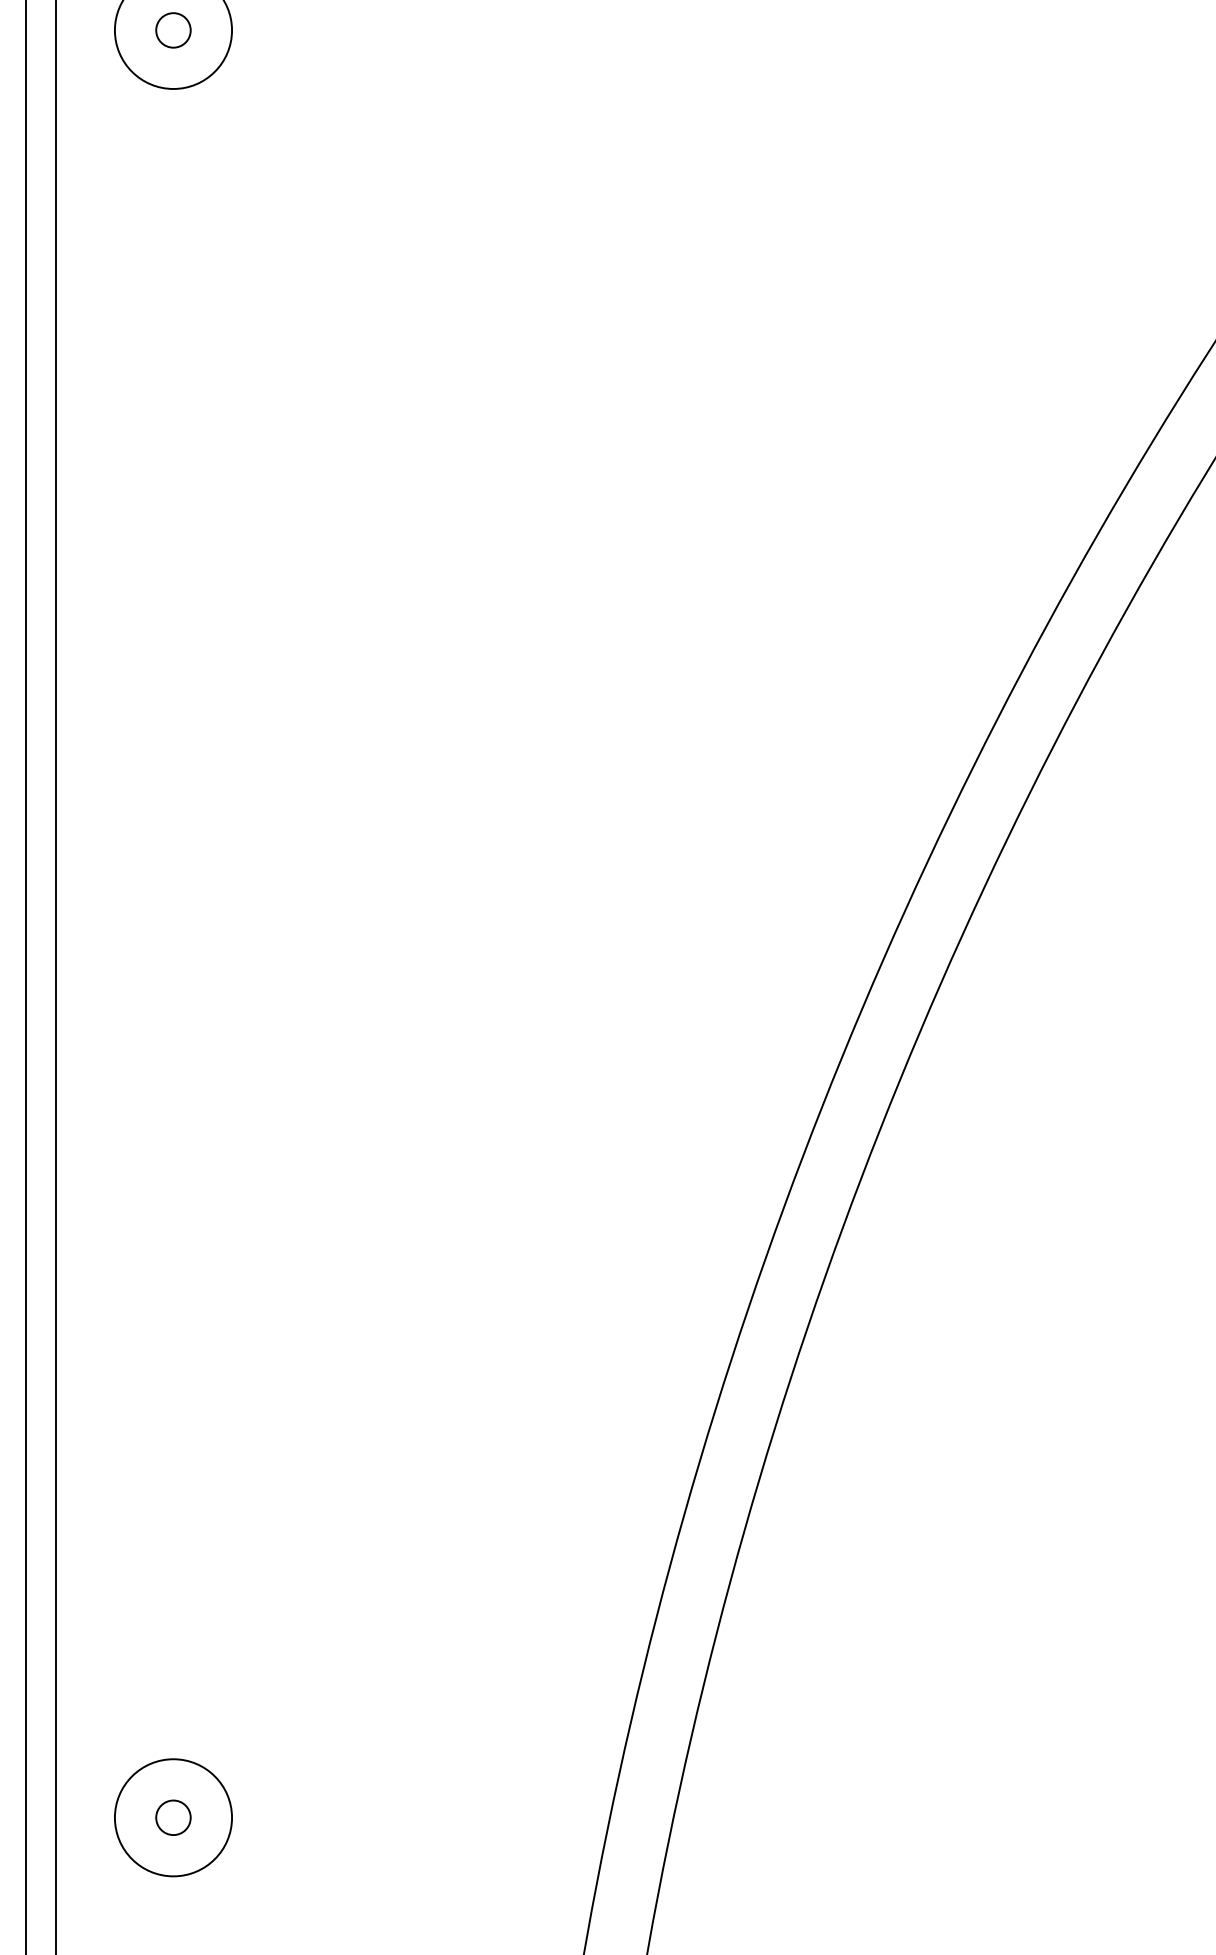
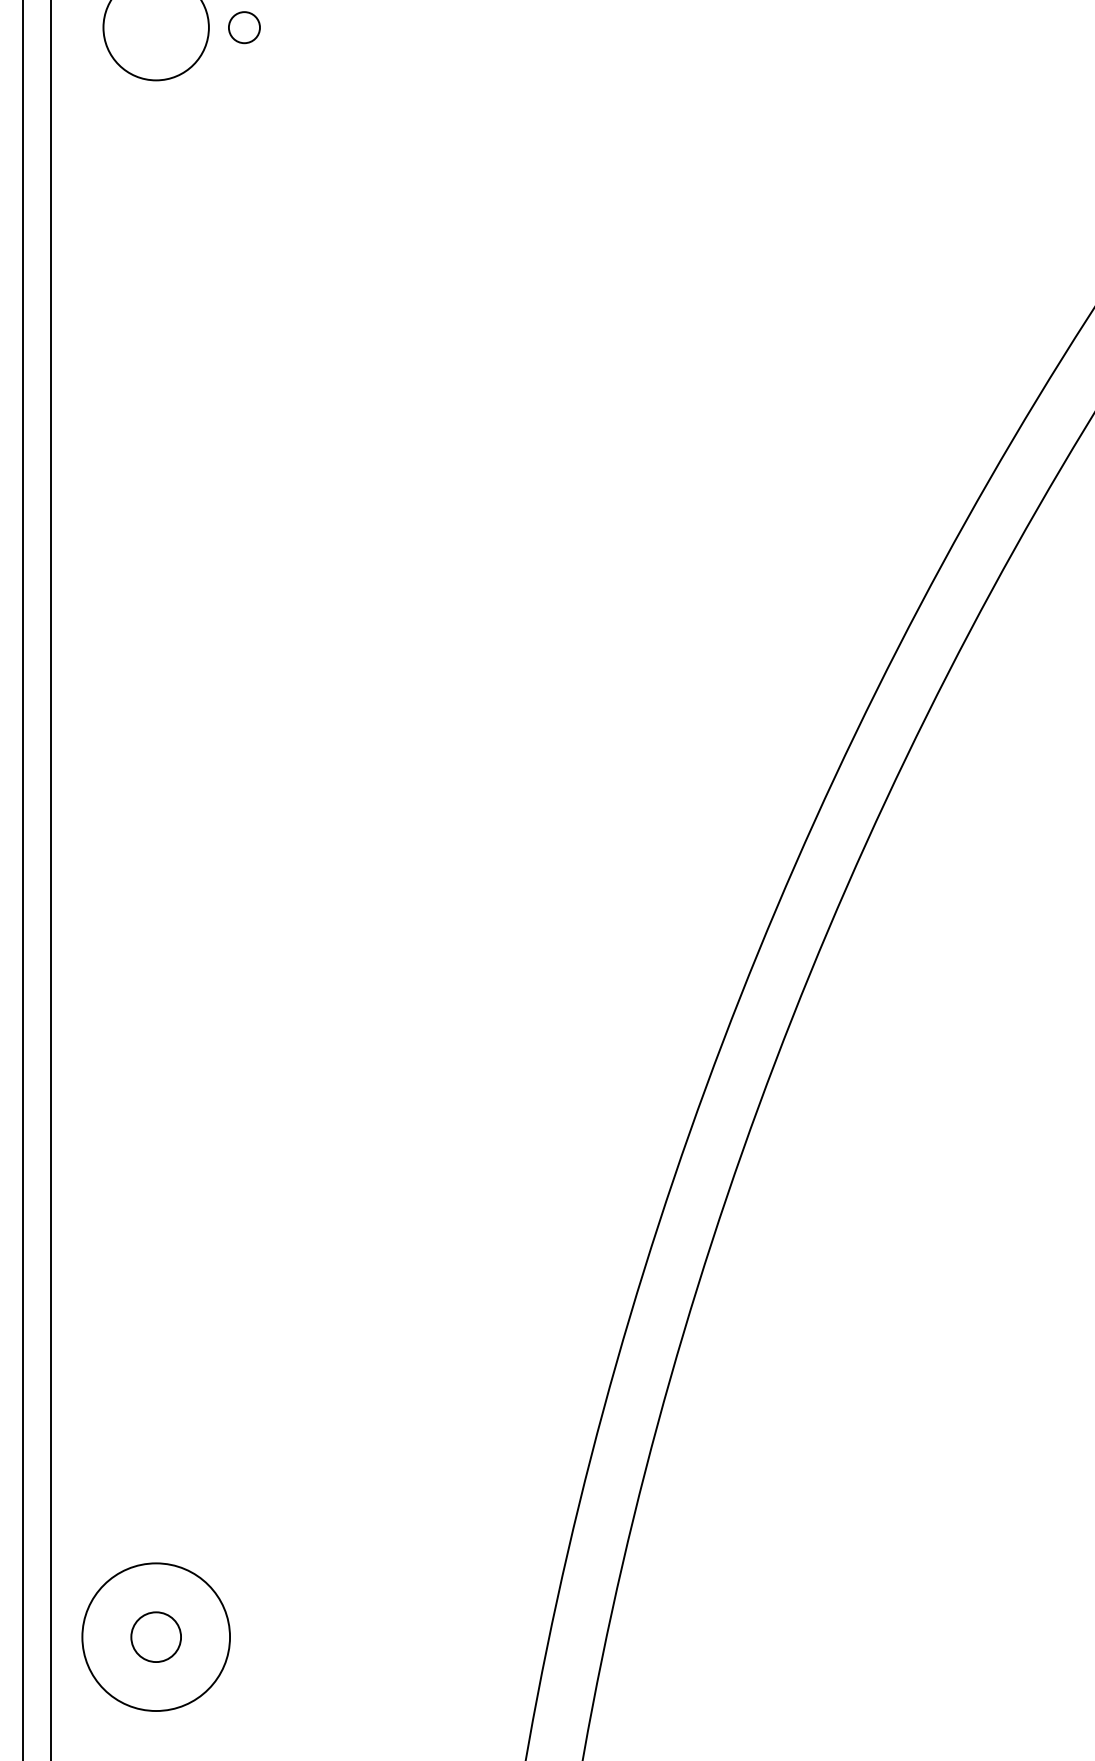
circle: (173, 30) -> (244, 27), moved
circle: (173, 1817) -> (156, 1636), size x1.4
circle: (173, 1817) -> (156, 1636), size x1.6

